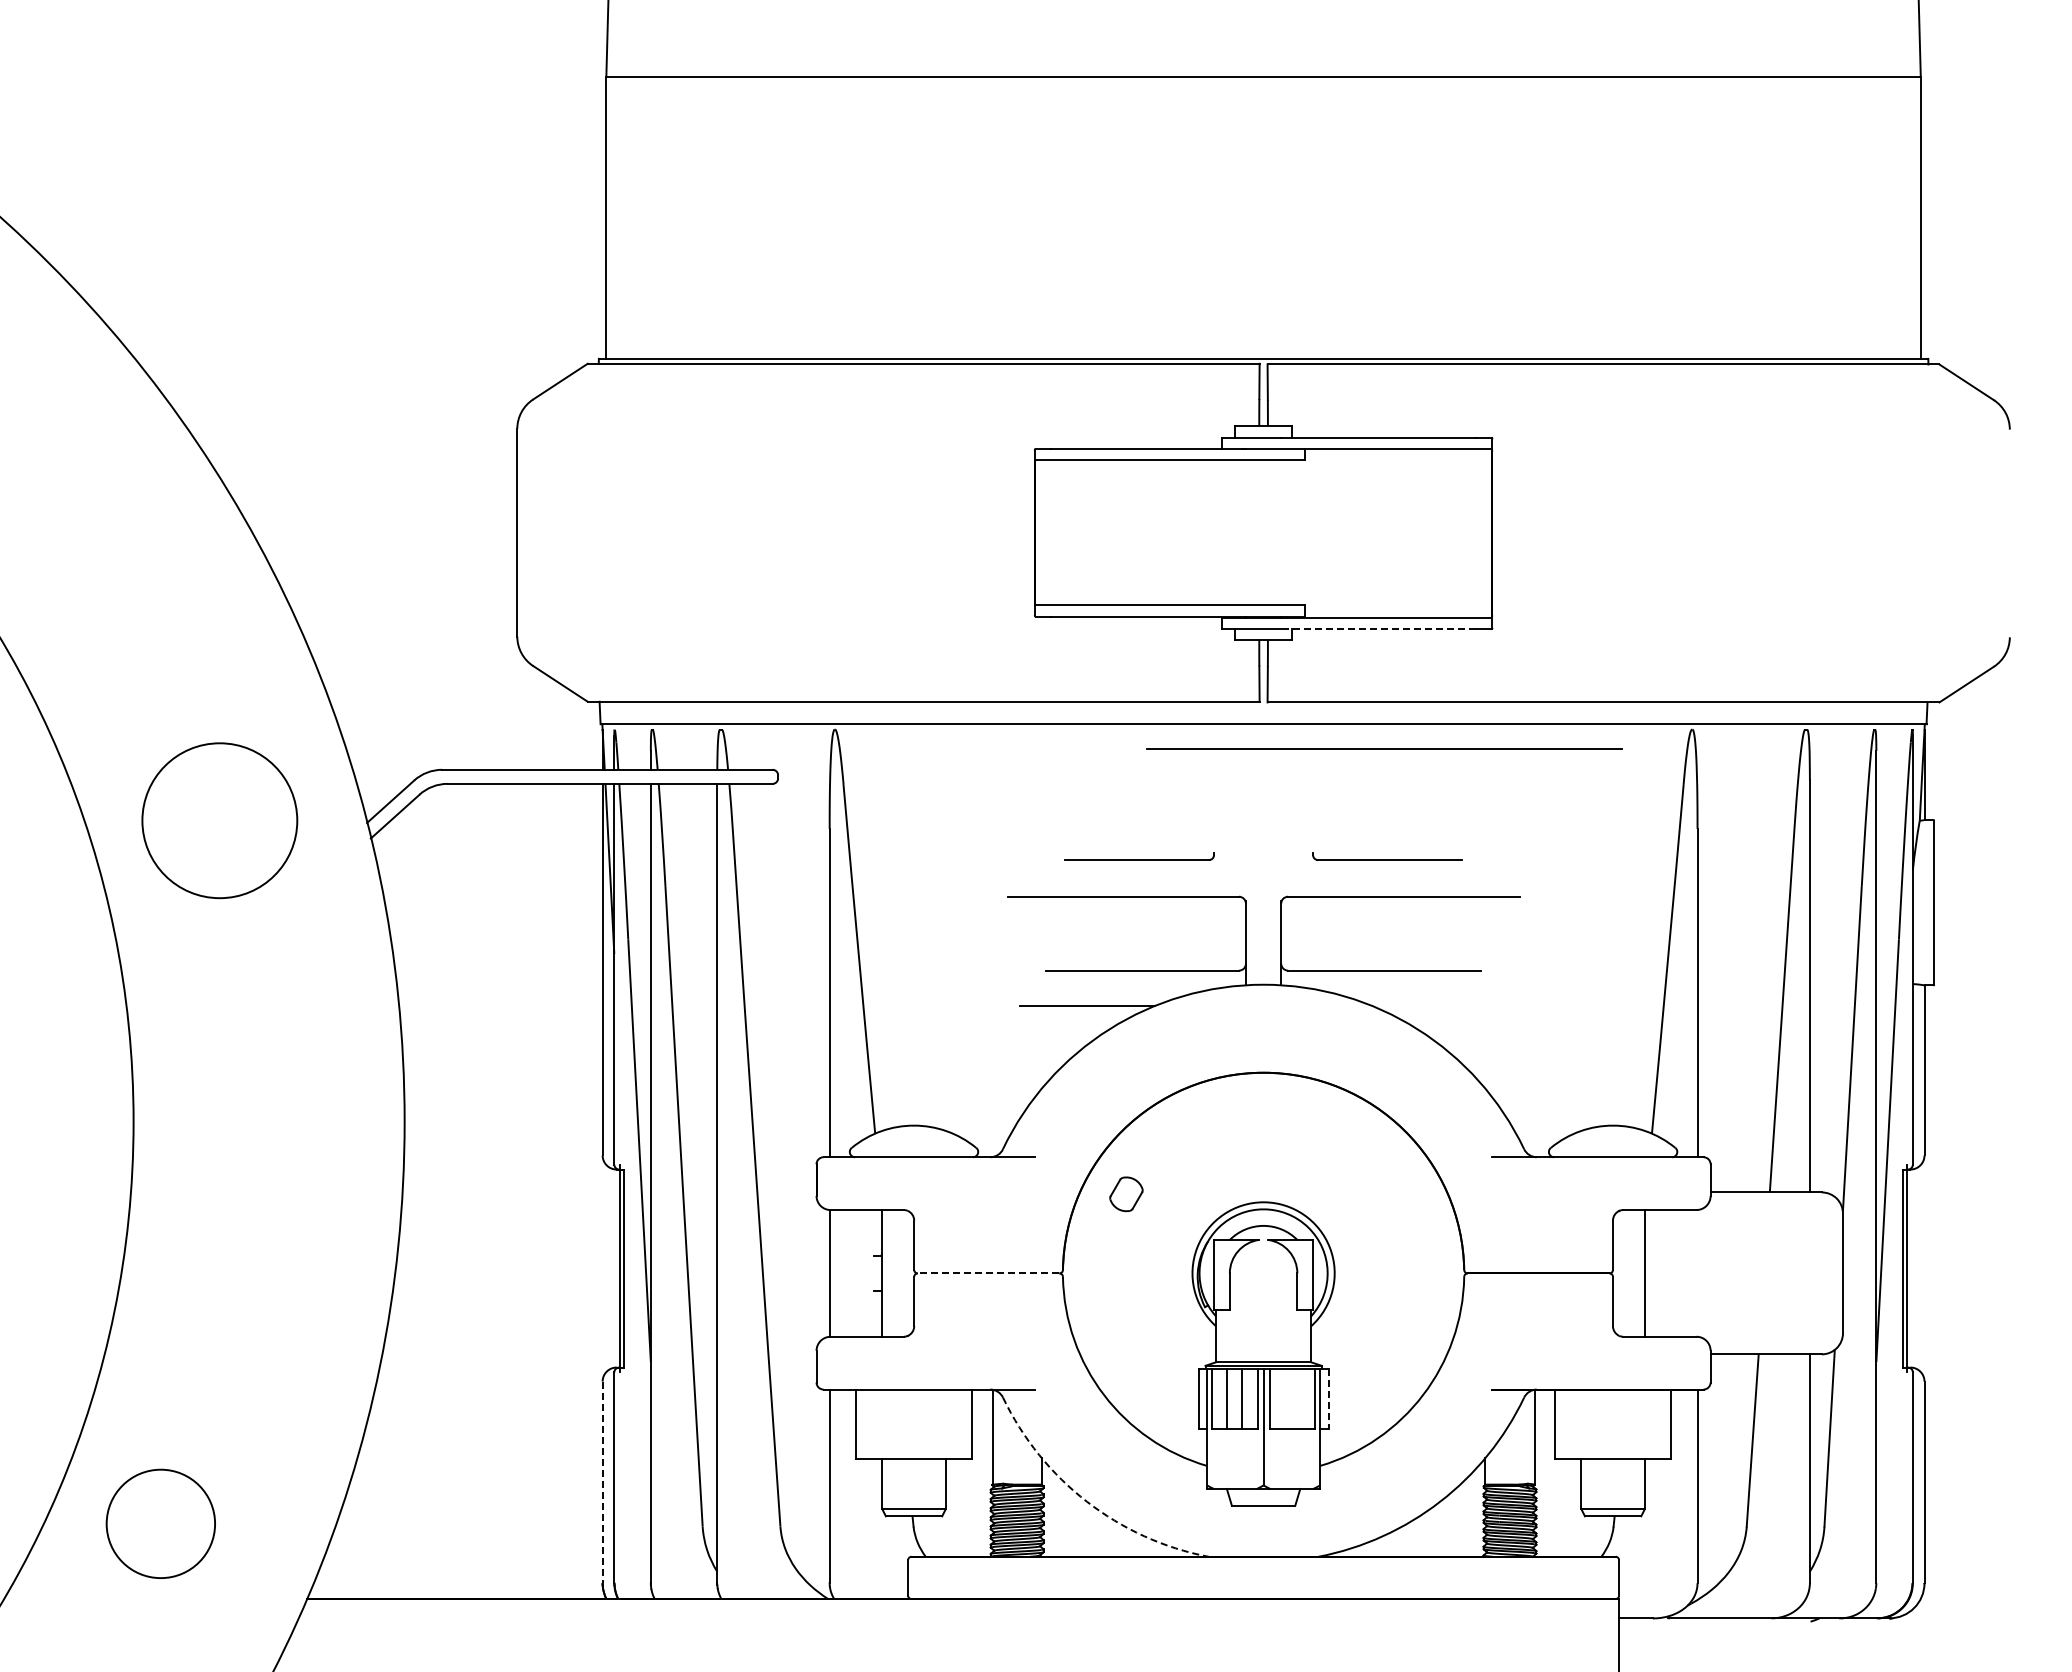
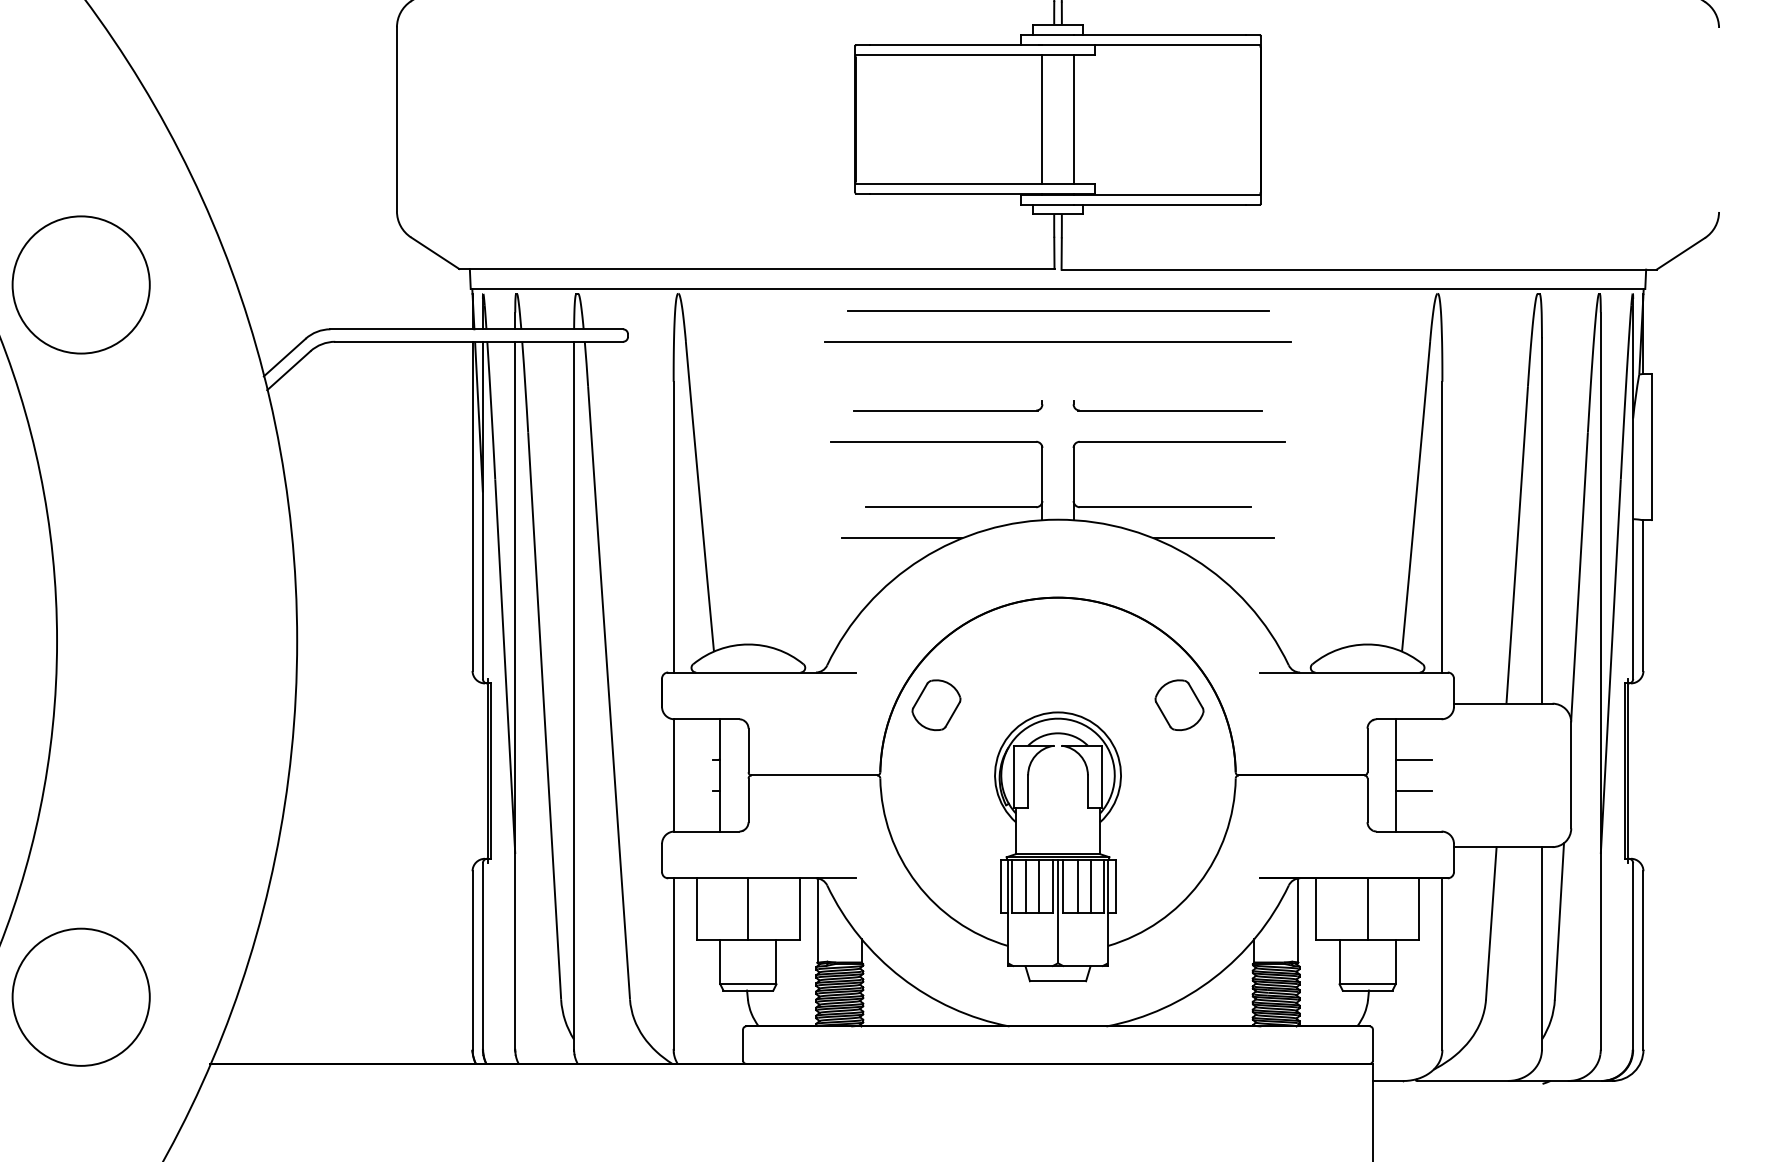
line: (1245, 532) -> (1042, 119), added
line: (1281, 532) -> (1073, 119), added
line: (1378, 629) -> (1159, 205), dashed -> solid
line: (1384, 748) -> (1057, 310), moved
line: (1263, 784) -> (1057, 342), added
circle: (219, 820) -> (80, 284), moved
part: (1139, 856) -> (948, 406), size x1.43
part: (1387, 856) -> (1167, 406), size x1.43
line: (1439, 1005) -> (1213, 538), added
part: (1126, 1194) -> (936, 705), size x1.67
part: (1400, 1194) -> (1179, 705), added
line: (1664, 1255) -> (1413, 759), added
line: (988, 1273) -> (814, 775), dashed -> solid
line: (1664, 1290) -> (1413, 790), added
line: (1285, 1399) -> (1077, 887), added
line: (1300, 1399) -> (1090, 887), added
line: (1328, 1399) -> (1115, 887), dashed -> solid
line: (914, 1423) -> (748, 908), added
line: (1613, 1423) -> (1367, 908), added
line: (602, 1482) -> (472, 960), dashed -> solid
arc: (1086, 1501) -> (901, 977), dashed -> solid
circle: (160, 1523) -> (80, 996), size x1.43

